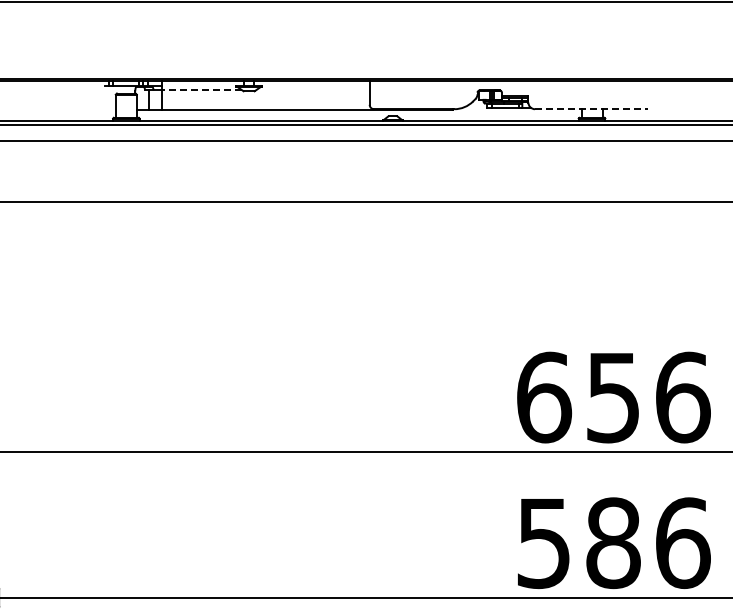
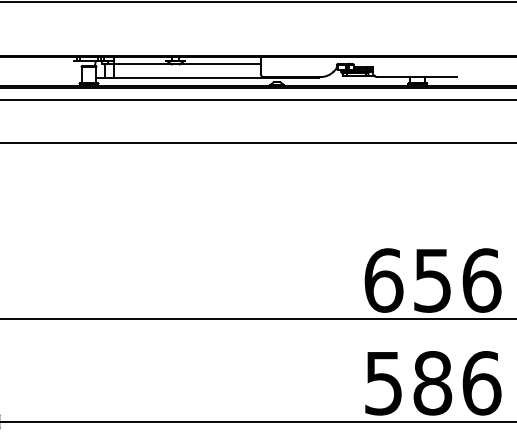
line: (201, 90) -> (142, 63), dashed -> solid
line: (312, 90) -> (220, 63), added
line: (591, 109) -> (417, 77), dashed -> solid

